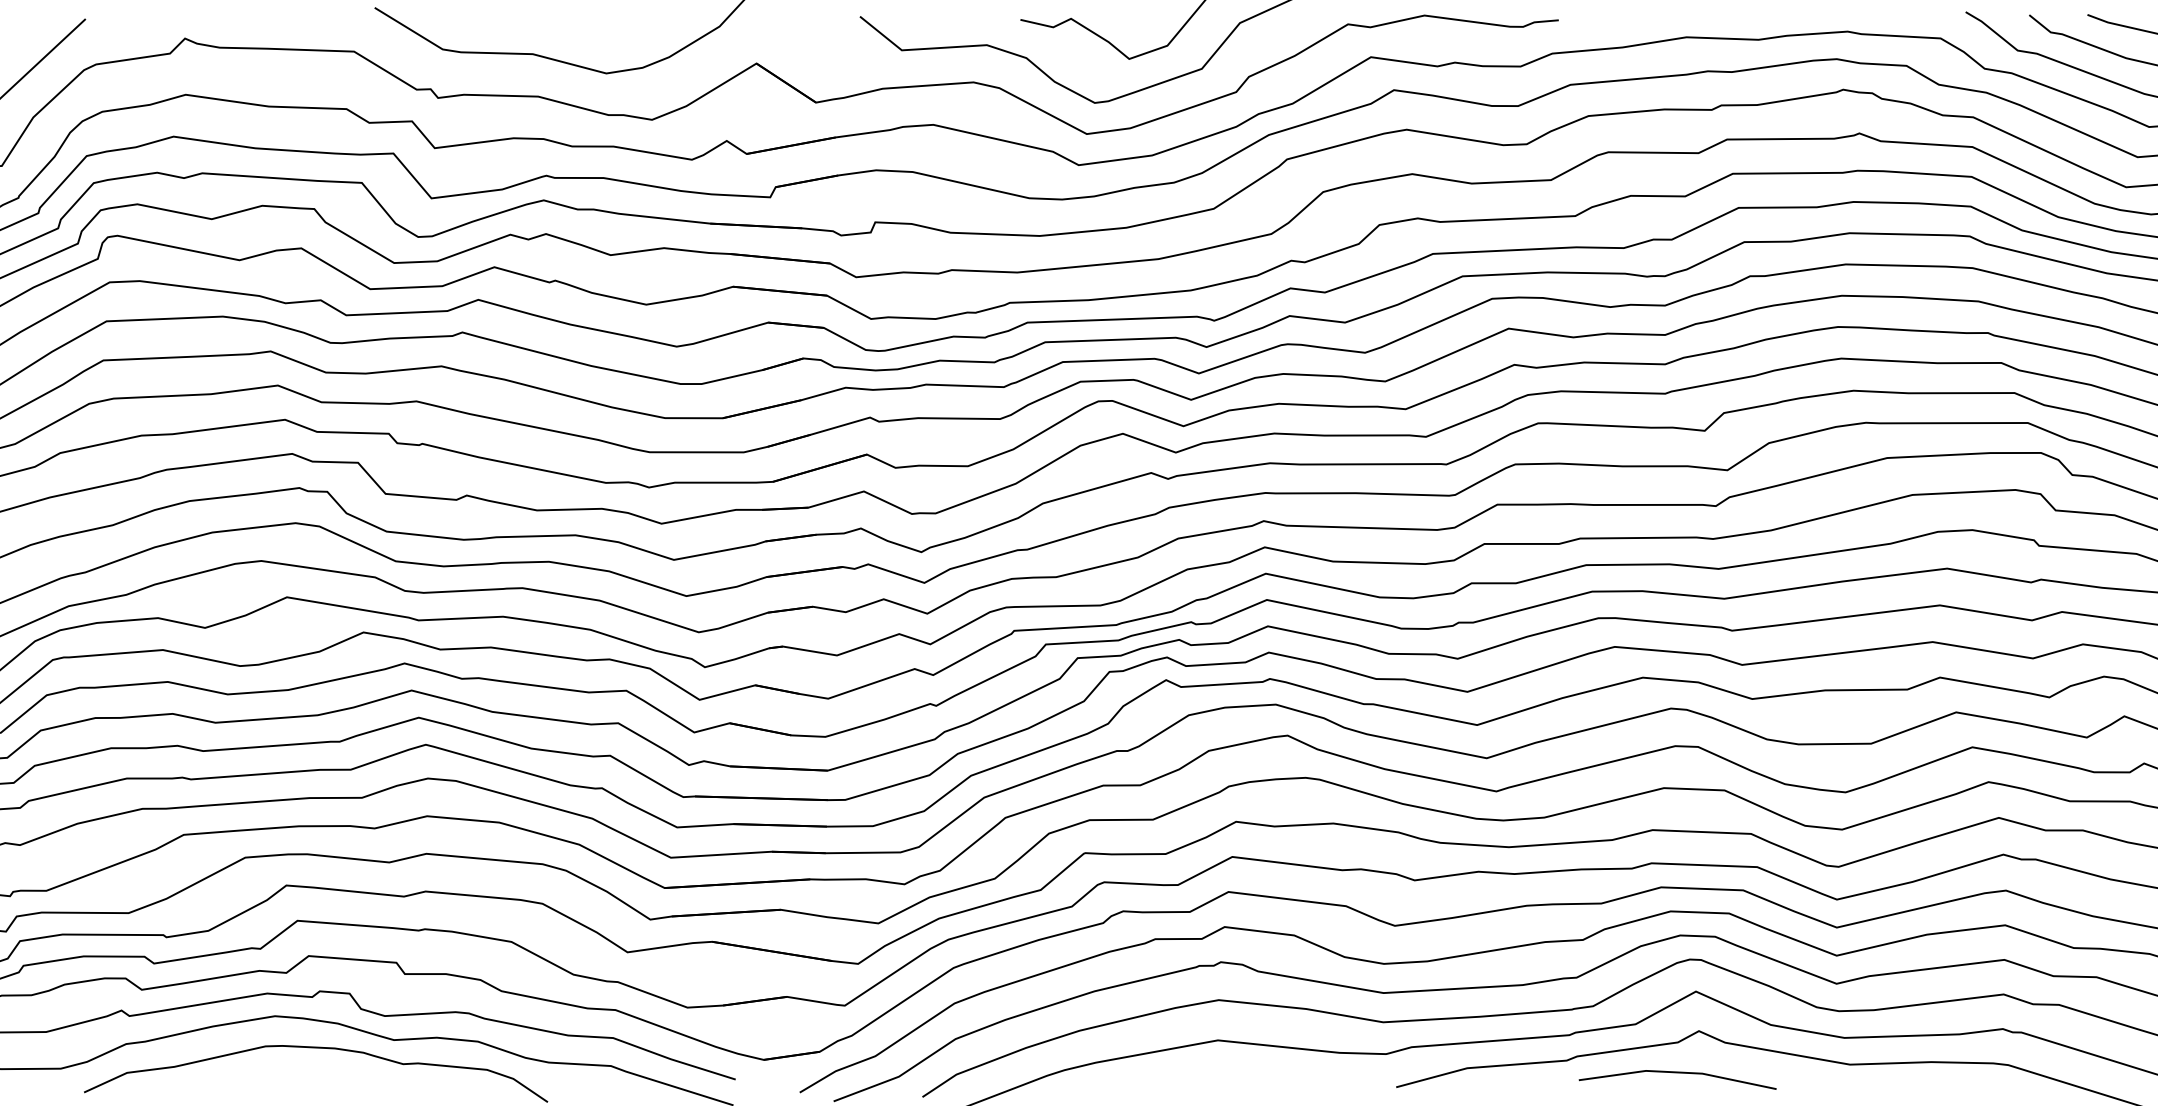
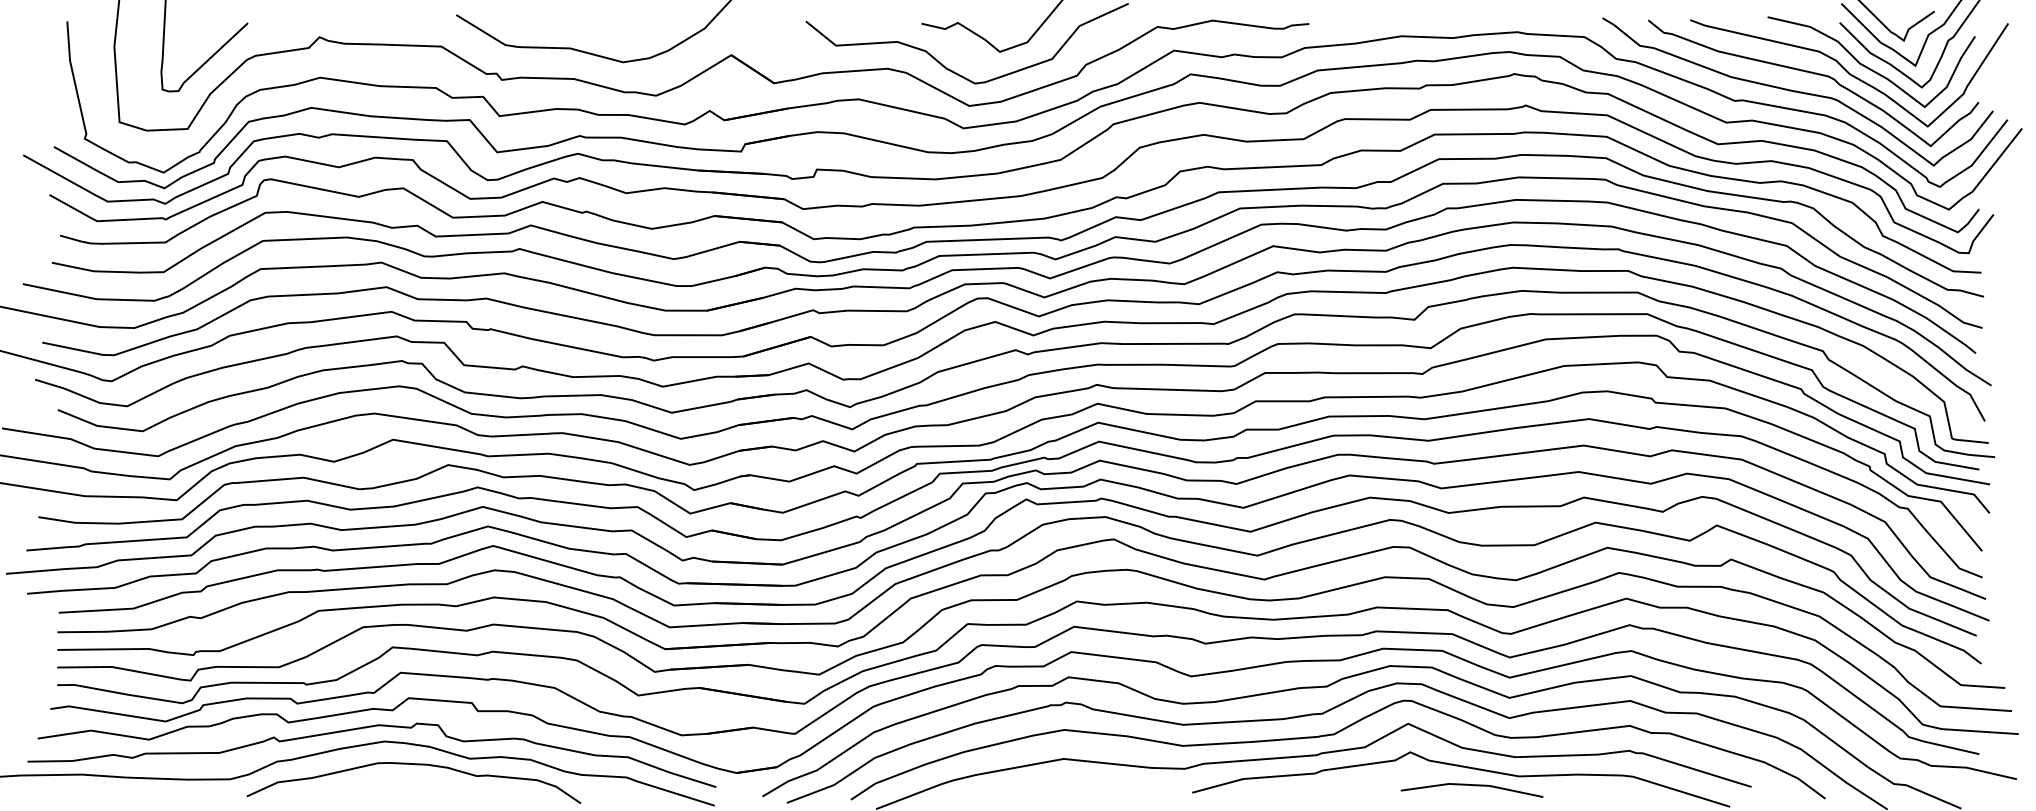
line: (1676, 1073) -> (1471, 785), moved

